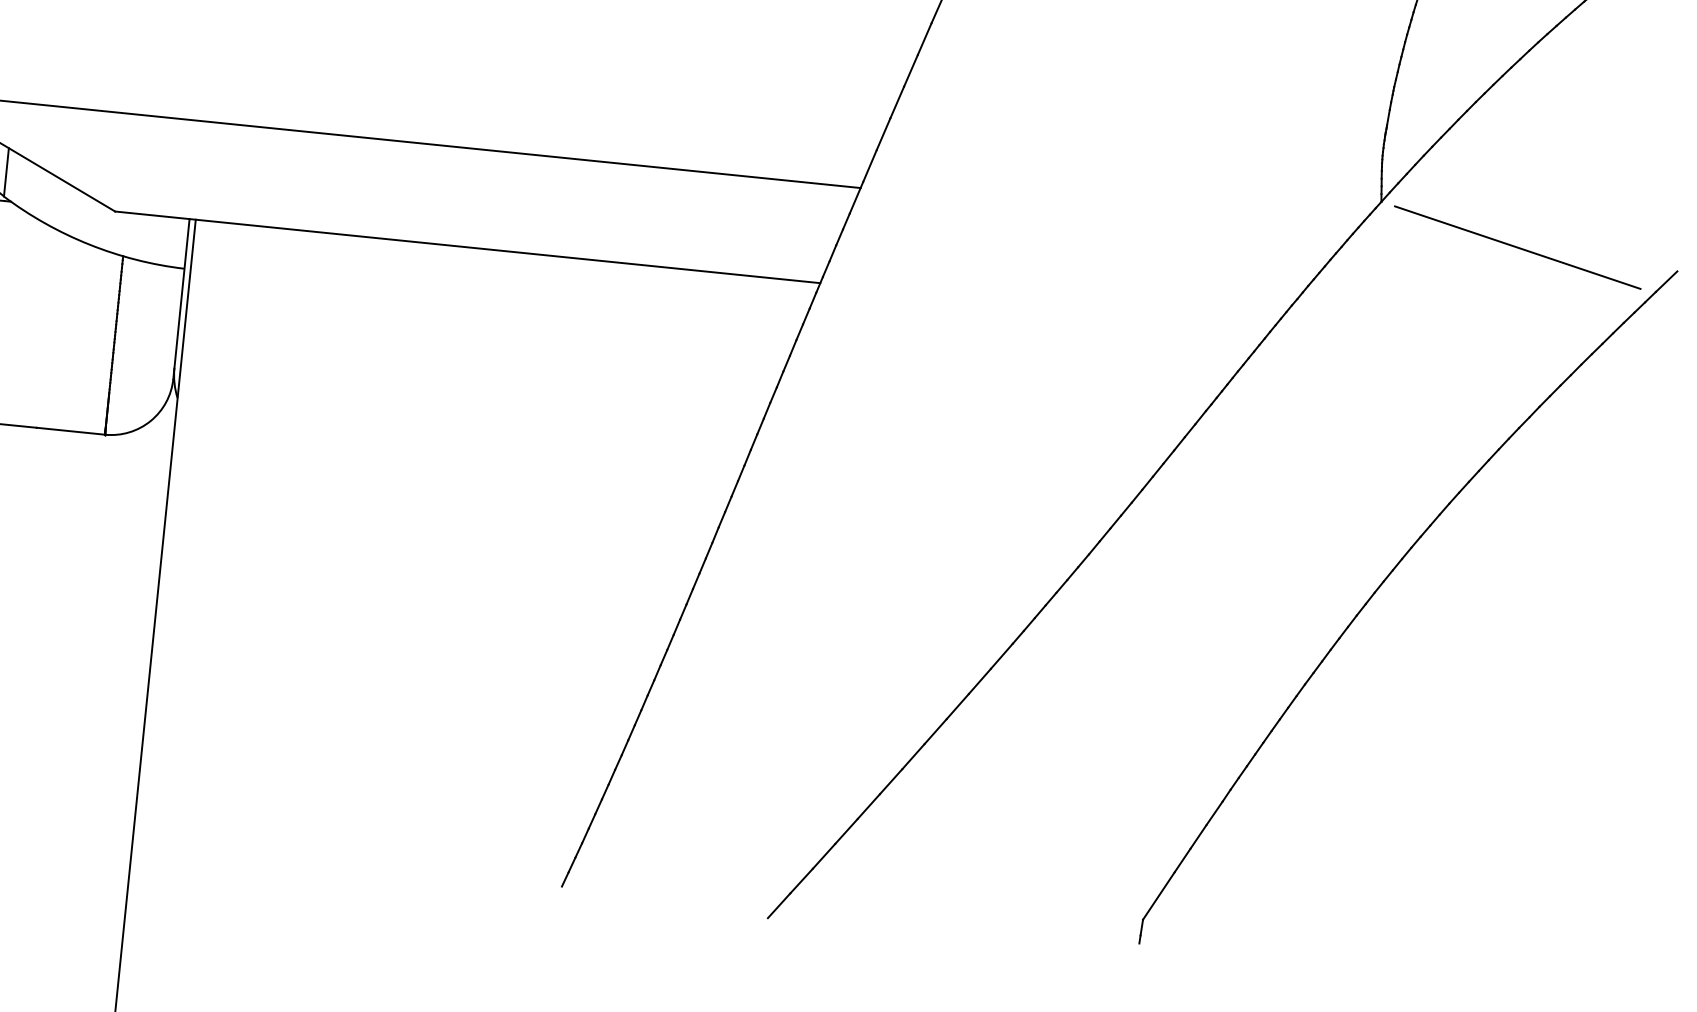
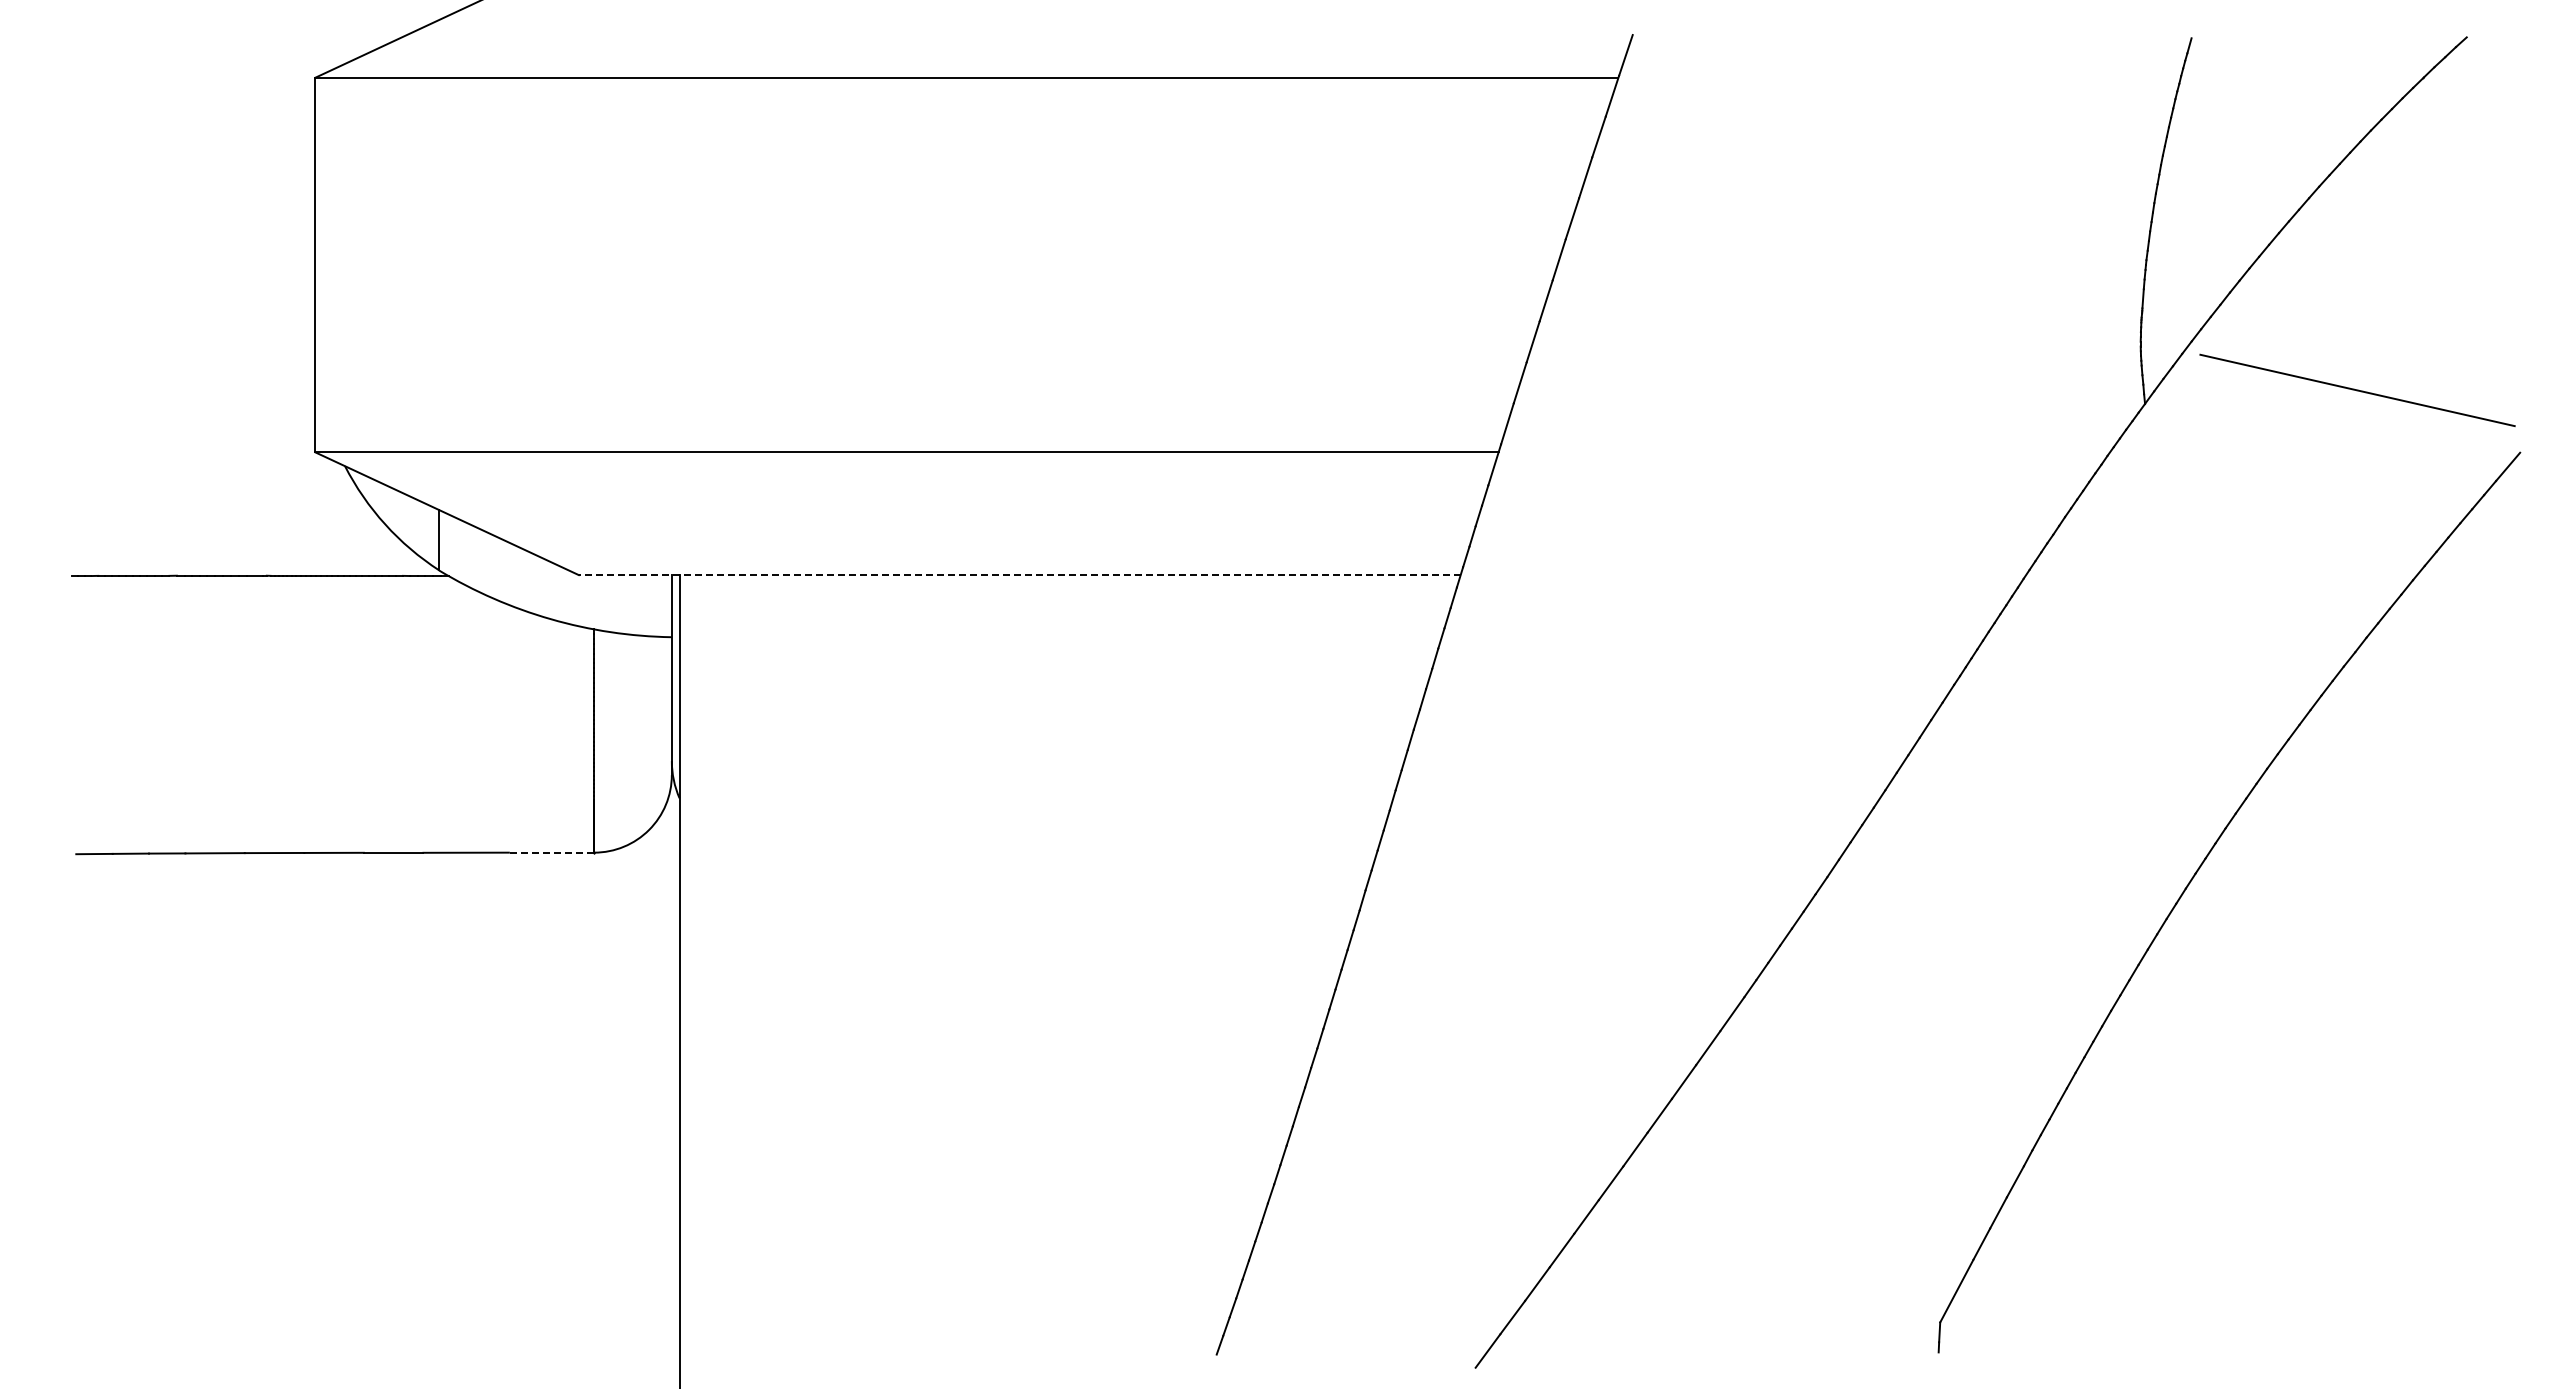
line: (1517, 246) -> (2357, 389), moved
line: (467, 247) -> (1019, 575), solid -> dashed
line: (70, 431) -> (551, 852), solid -> dashed

